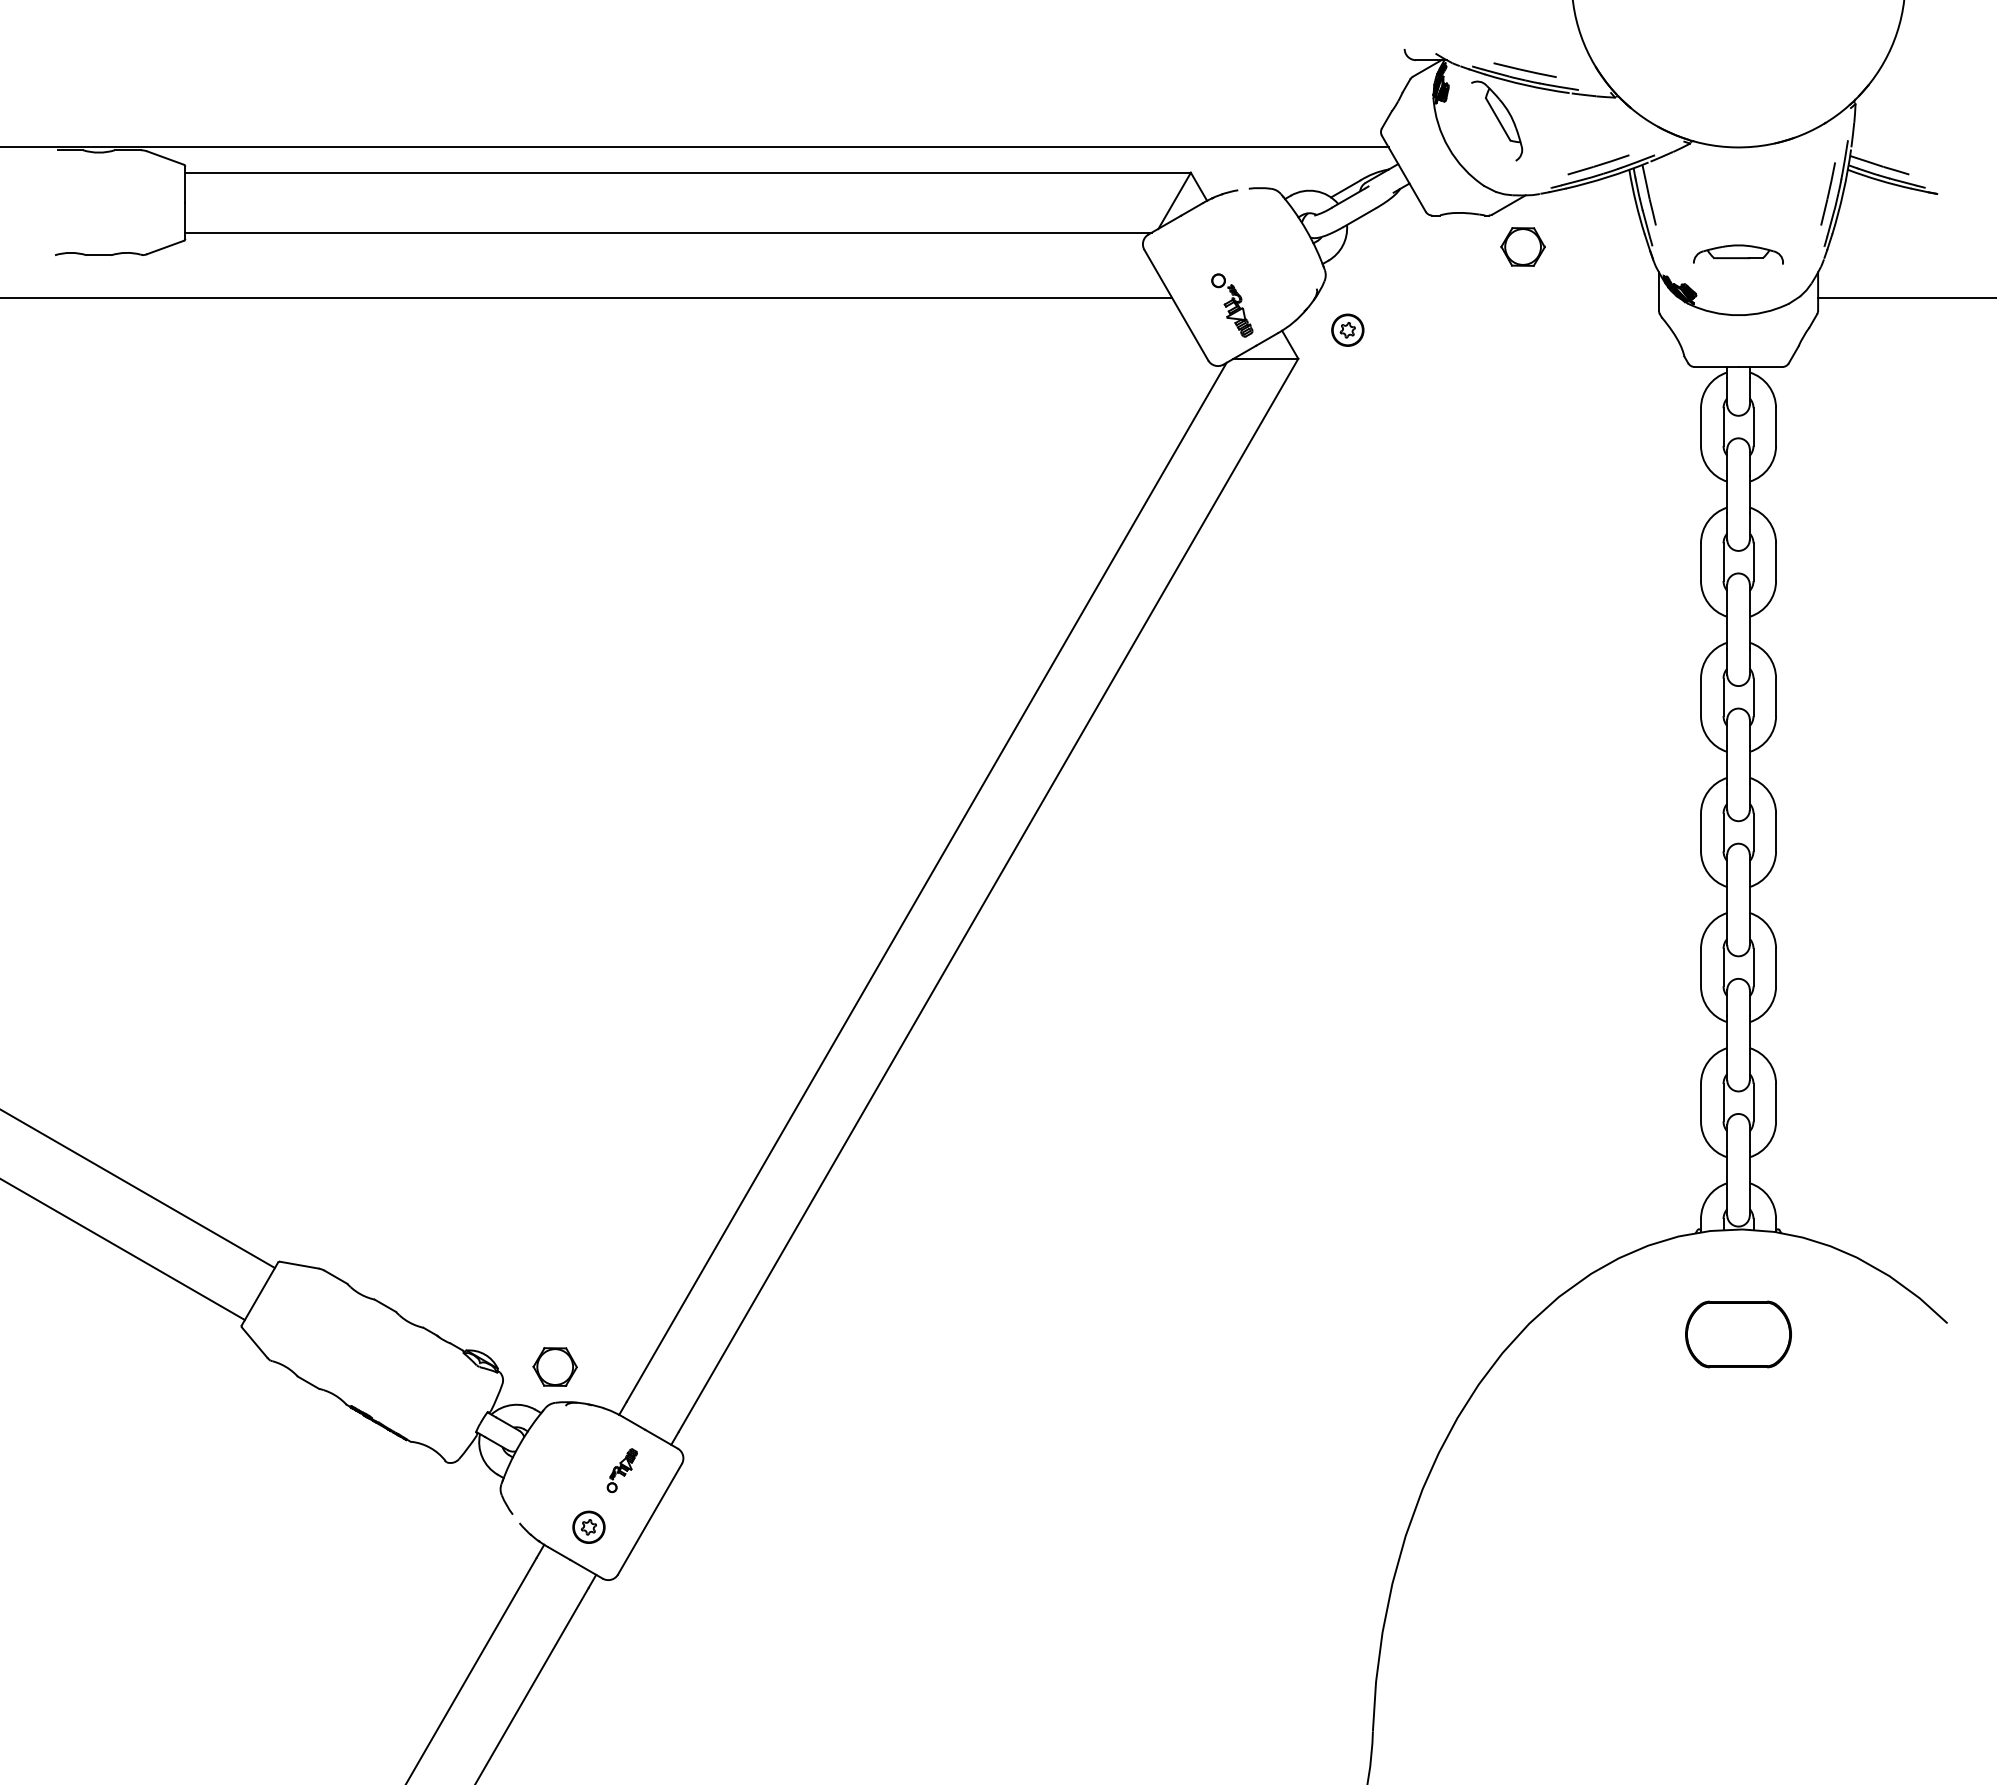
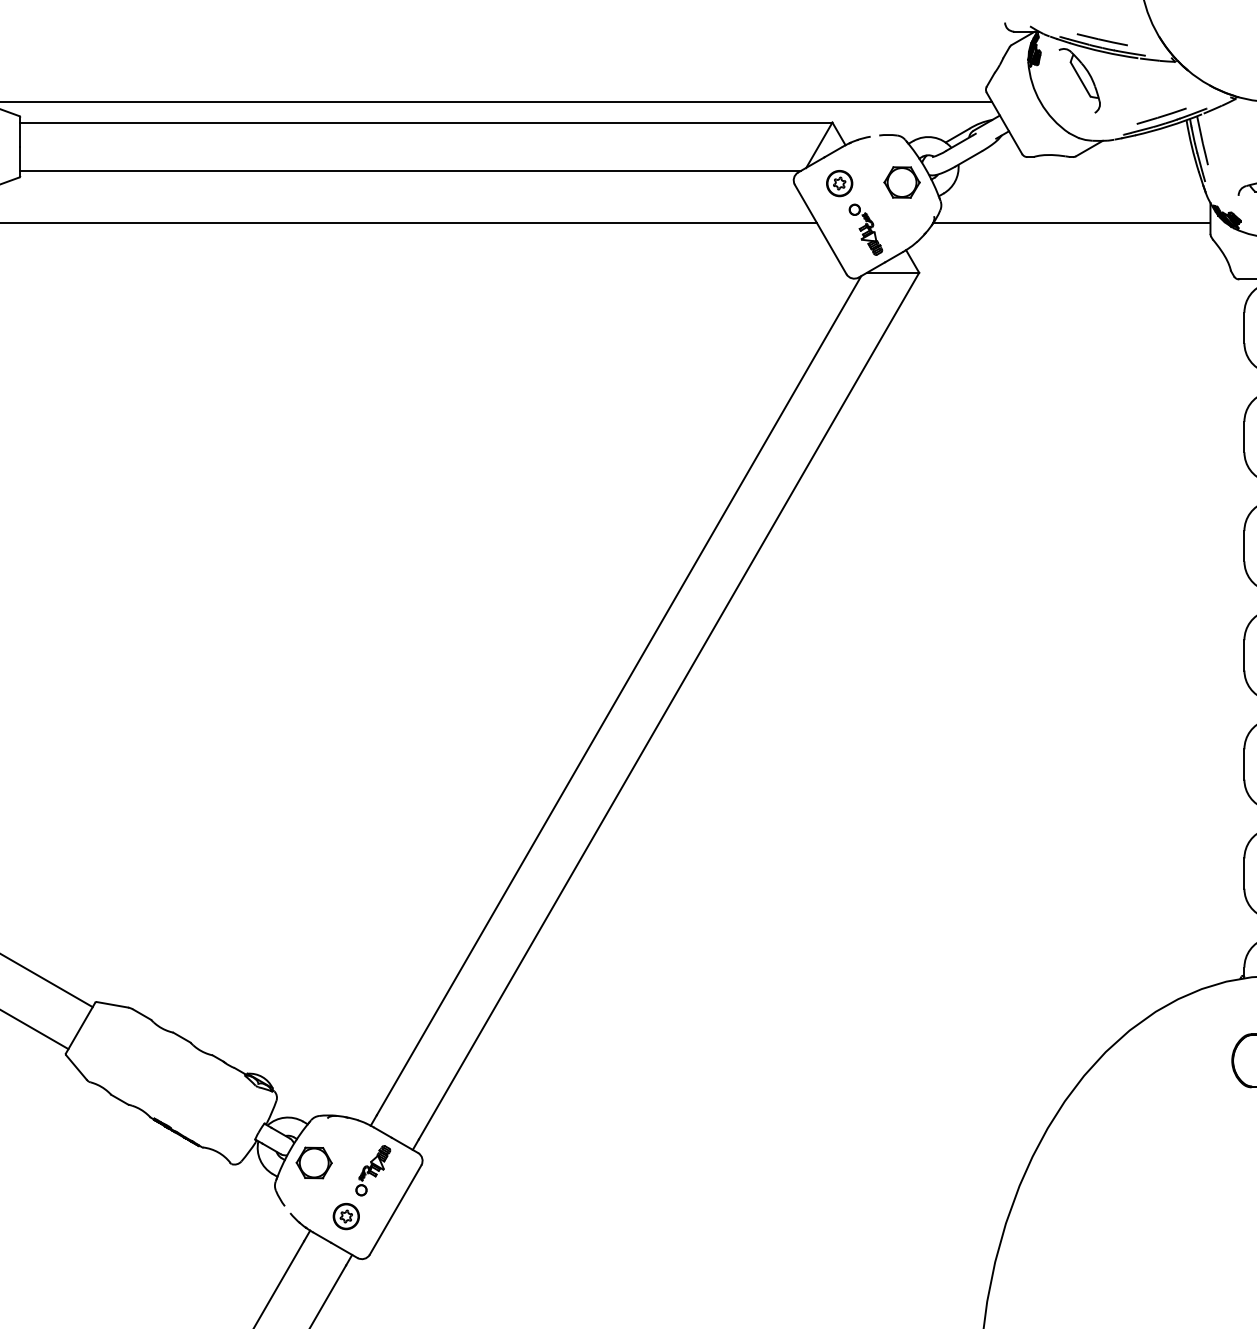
part: (1522, 246) -> (901, 182), moved
line: (1486, 297) -> (1071, 223), added
part: (1347, 329) -> (839, 182), moved
part: (554, 1366) -> (313, 1162), moved
part: (622, 1470) -> (373, 1170), size x1.43

